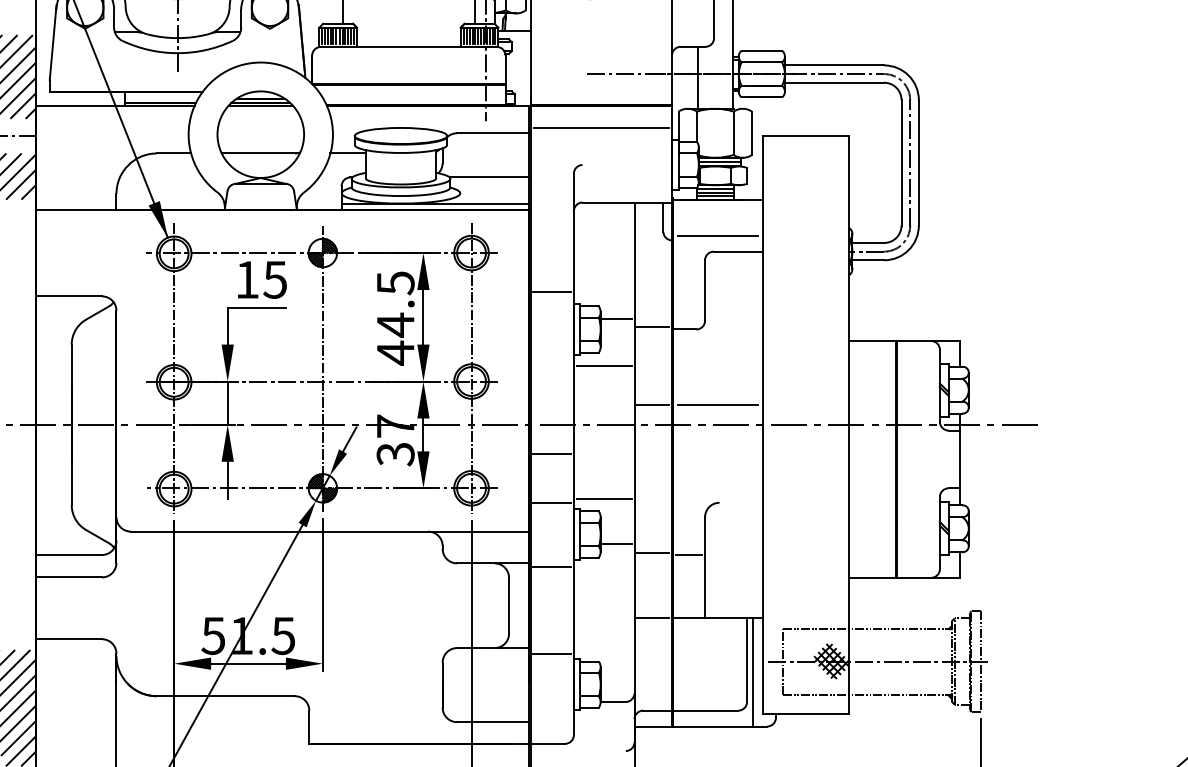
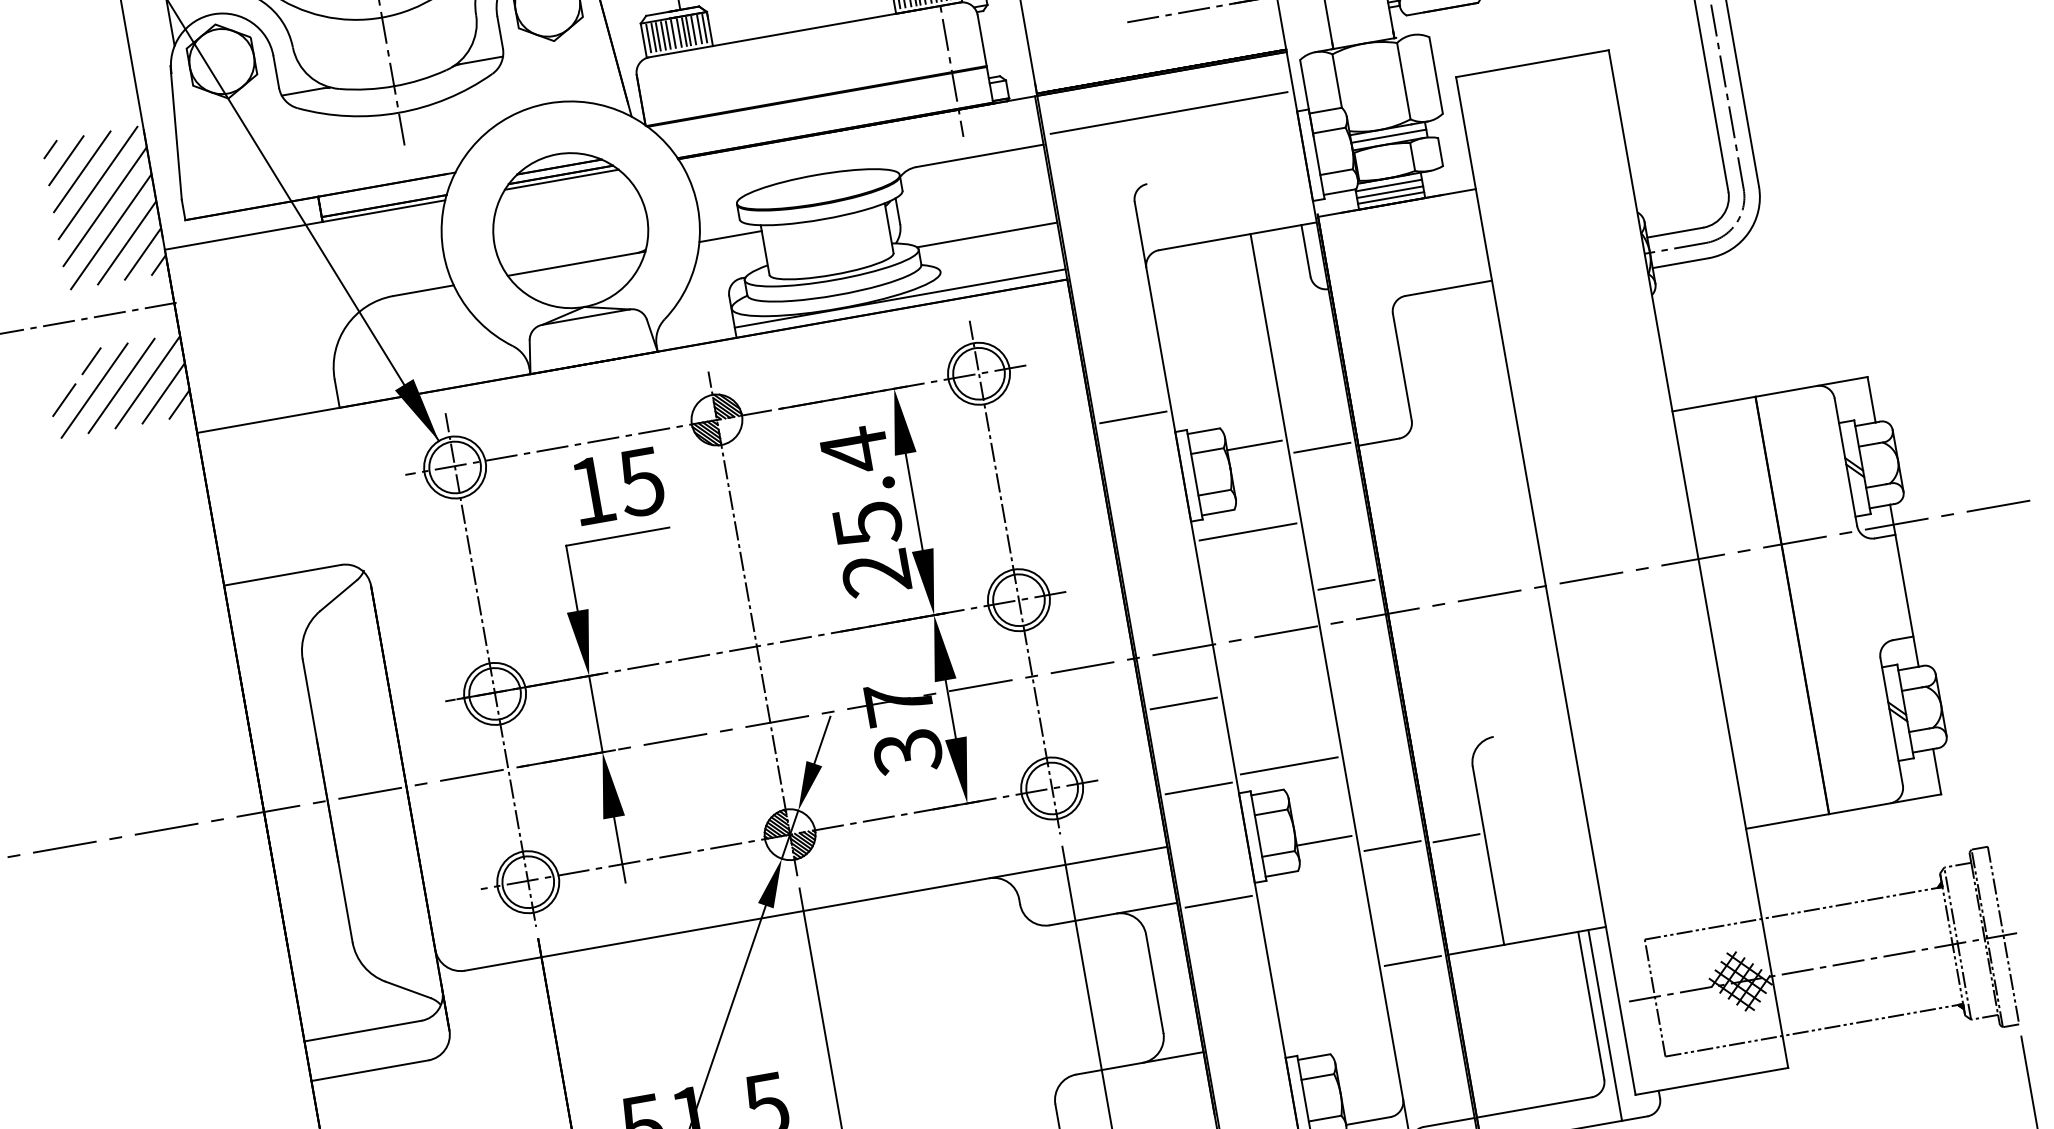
line: (717, 236) -> (1407, 268), removed
text: (395, 317) -> (865, 510), 44.5 -> 25.4
line: (717, 405) -> (1459, 566), removed
line: (551, 654) -> (1244, 1056), removed

